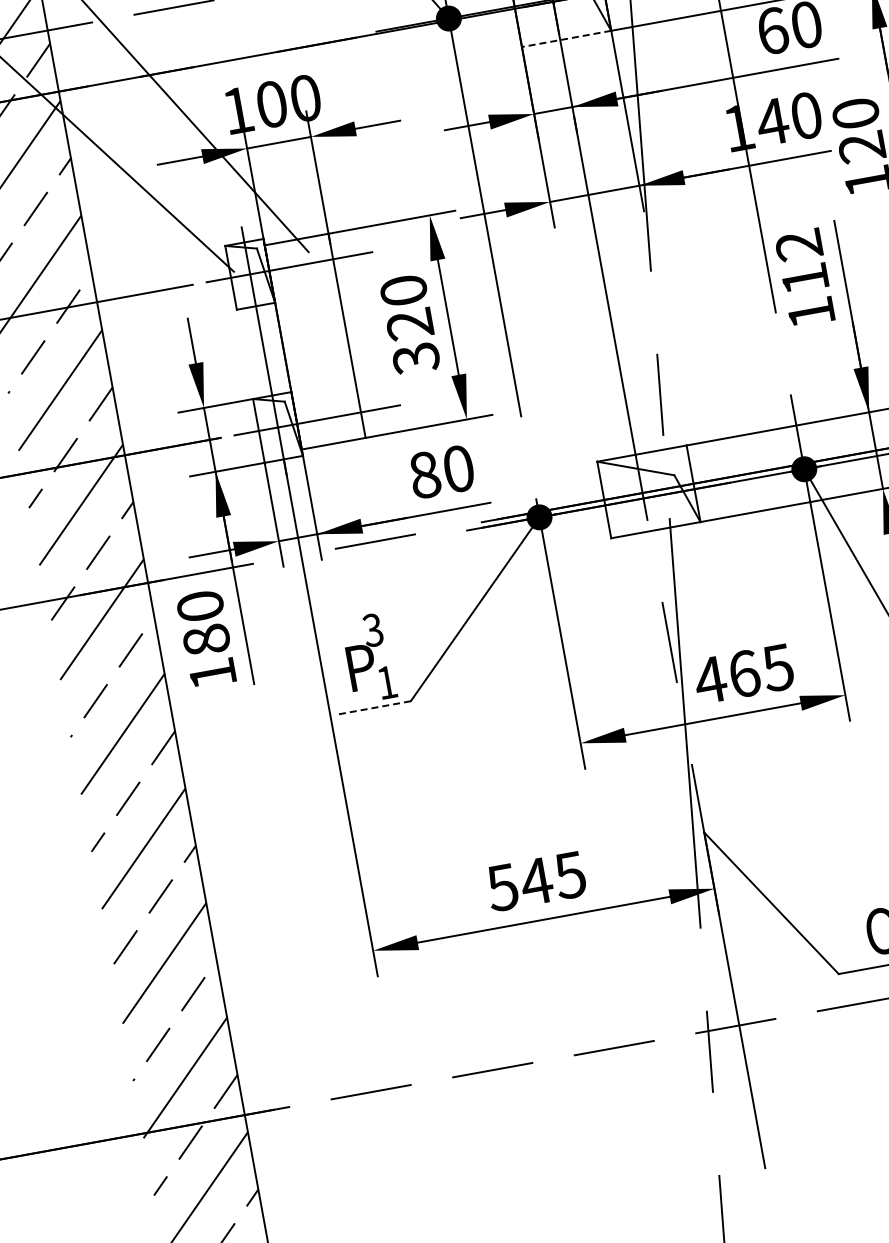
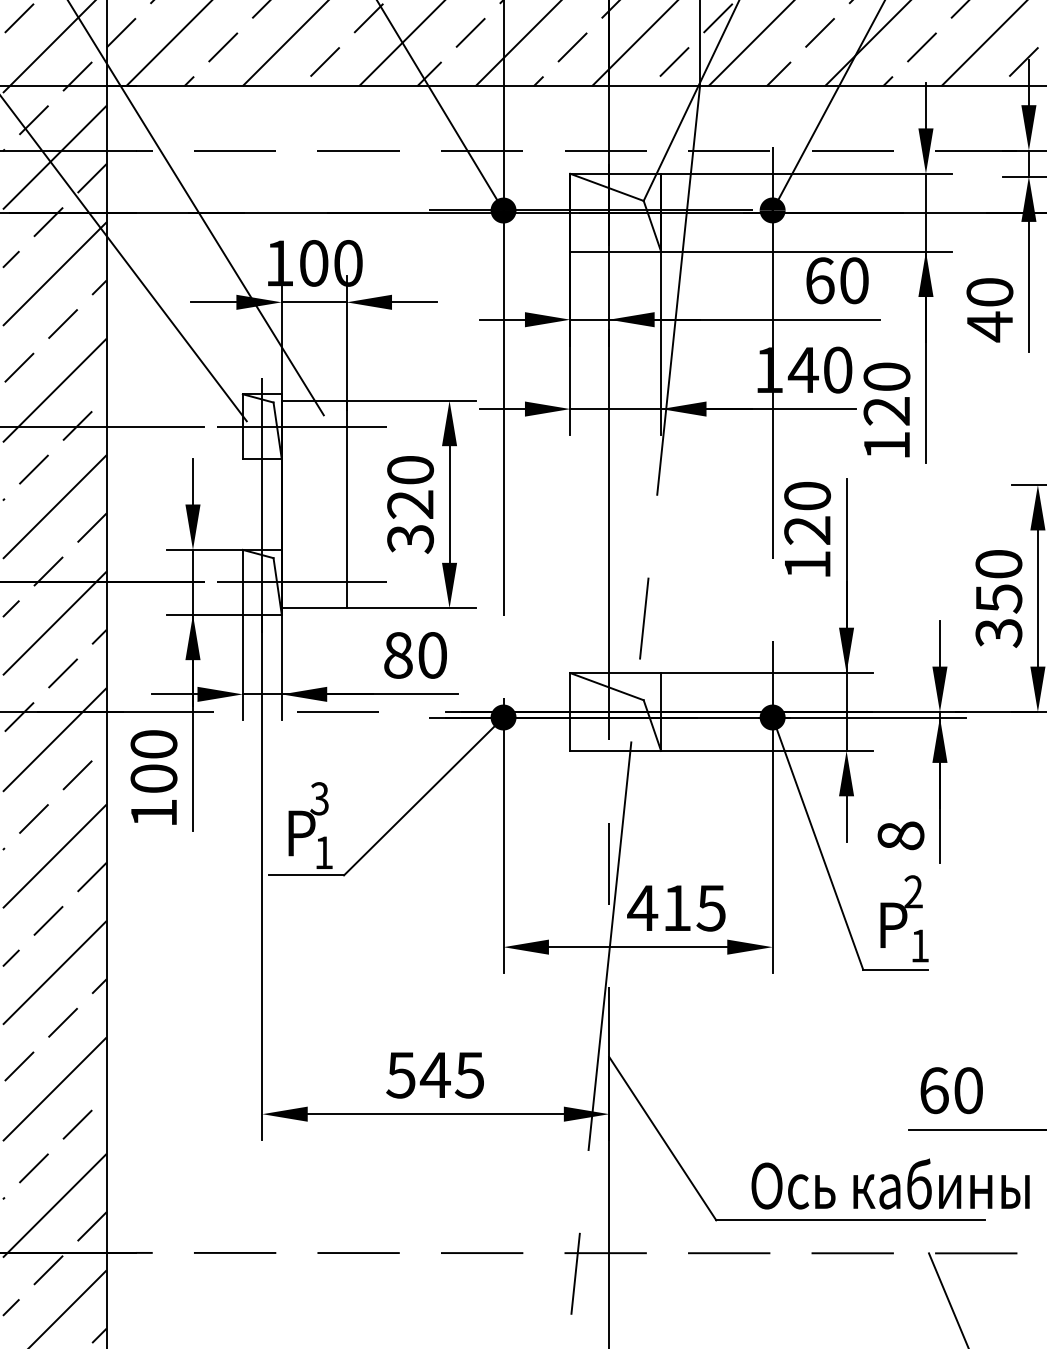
line: (566, 38) -> (615, 251), dashed -> solid
text: (802, 262) -> (807, 513), 112 -> 120
text: (206, 639) -> (153, 778), 180 -> 100
text: (744, 673) -> (677, 907), 465 -> 415
line: (373, 708) -> (306, 875), dashed -> solid

